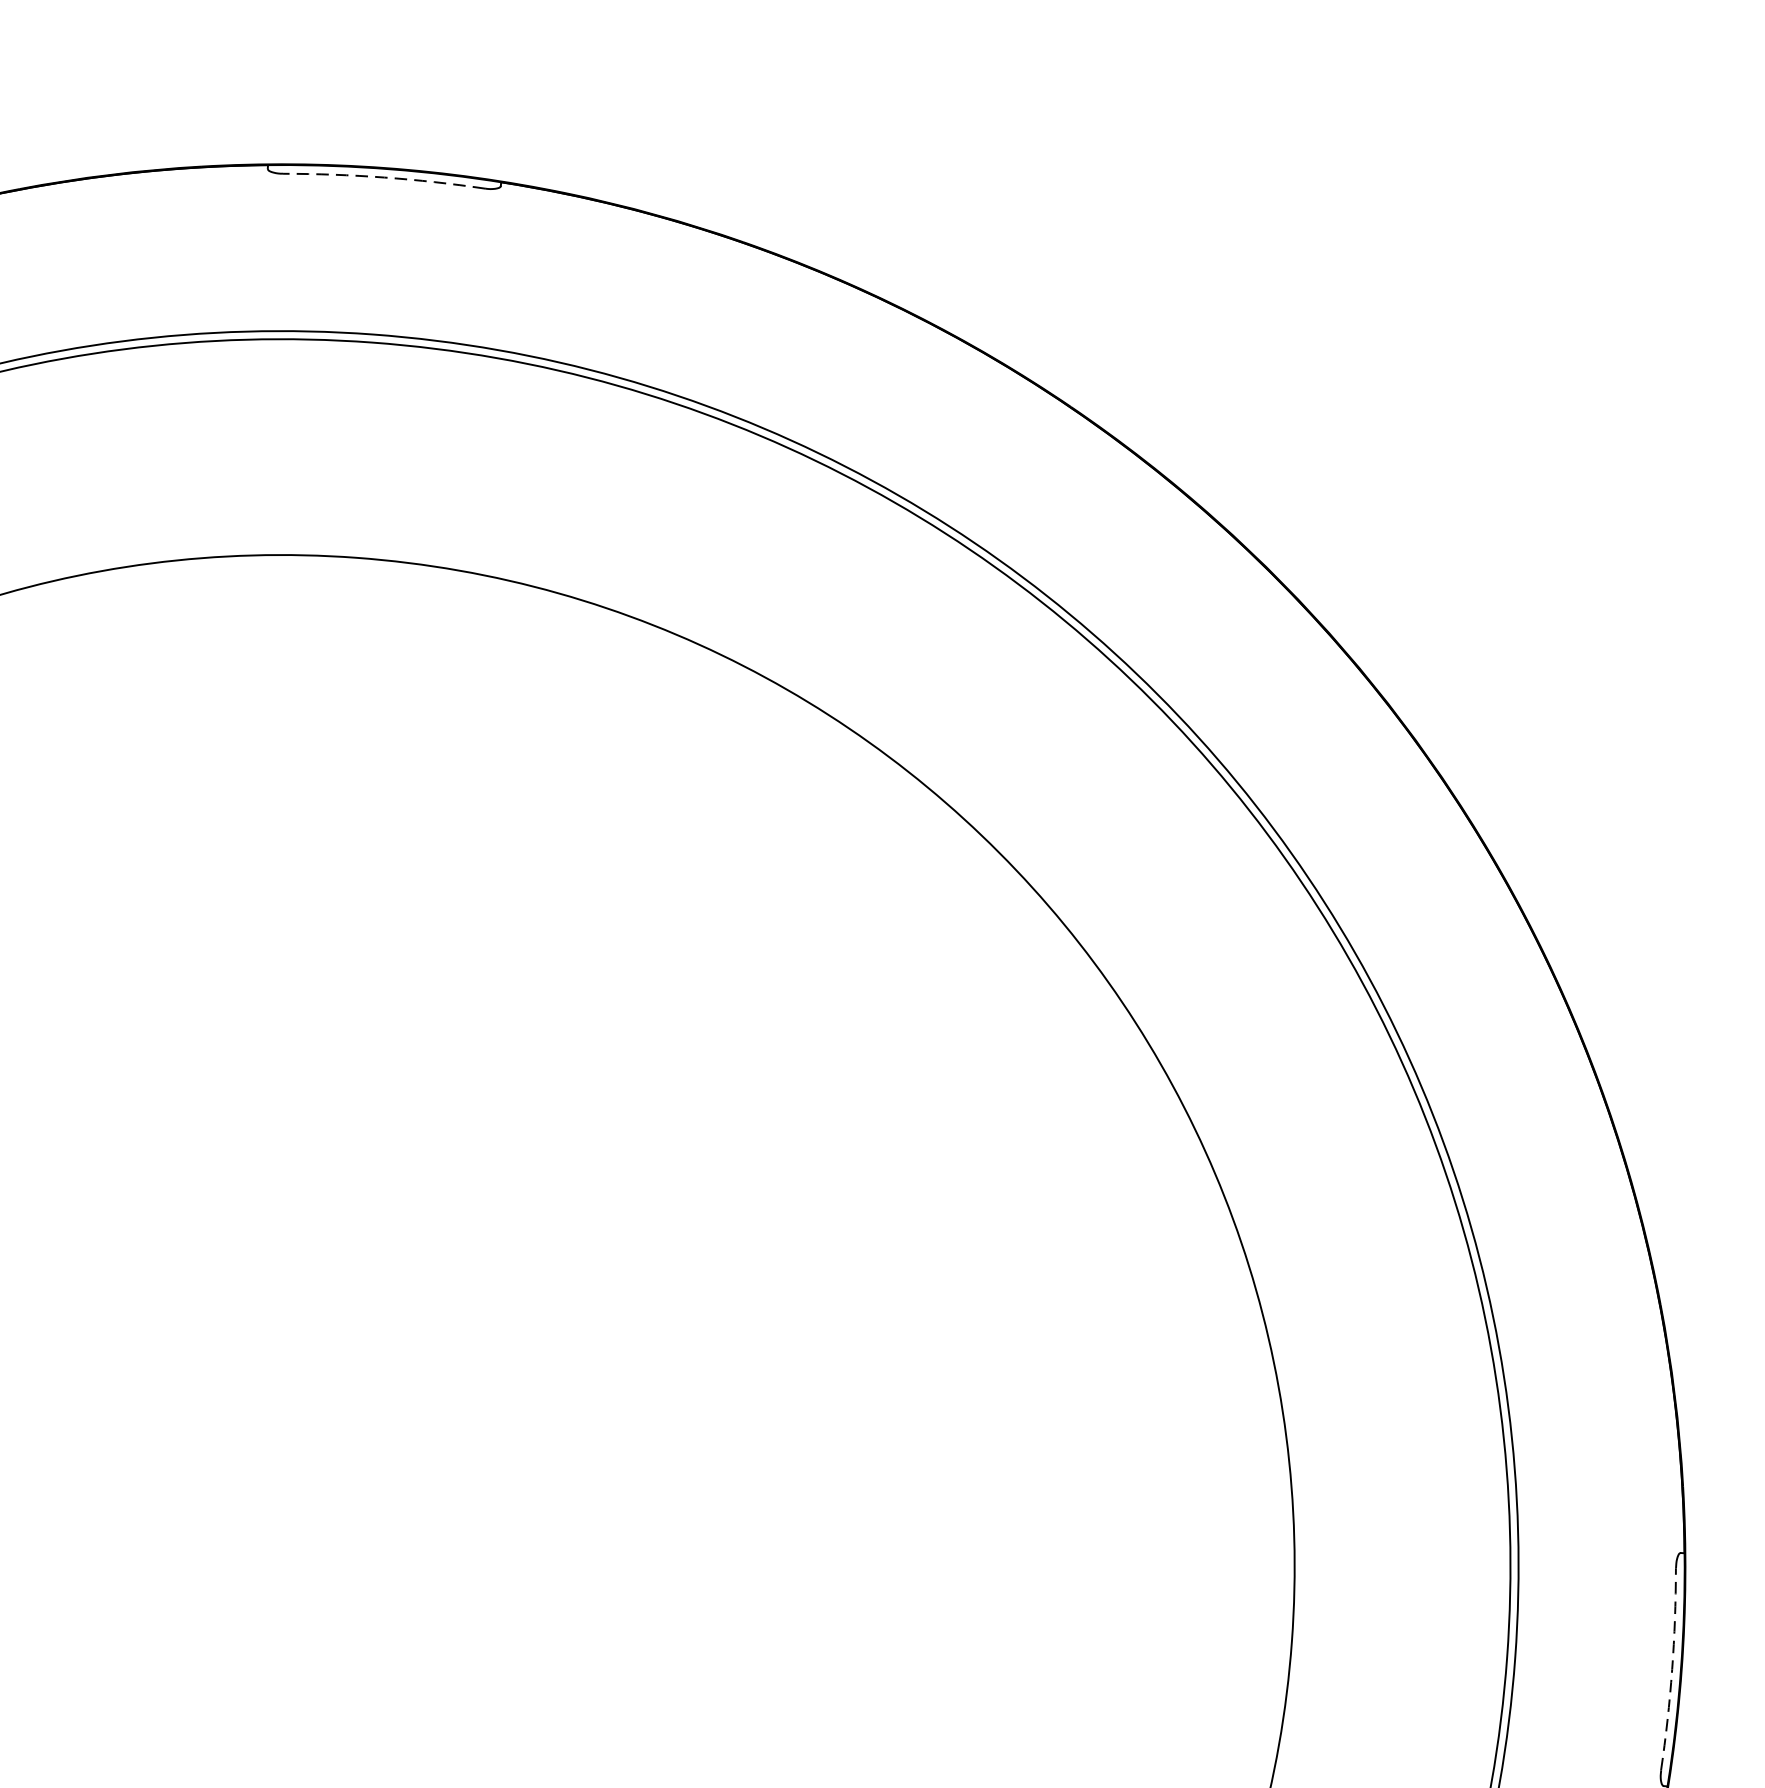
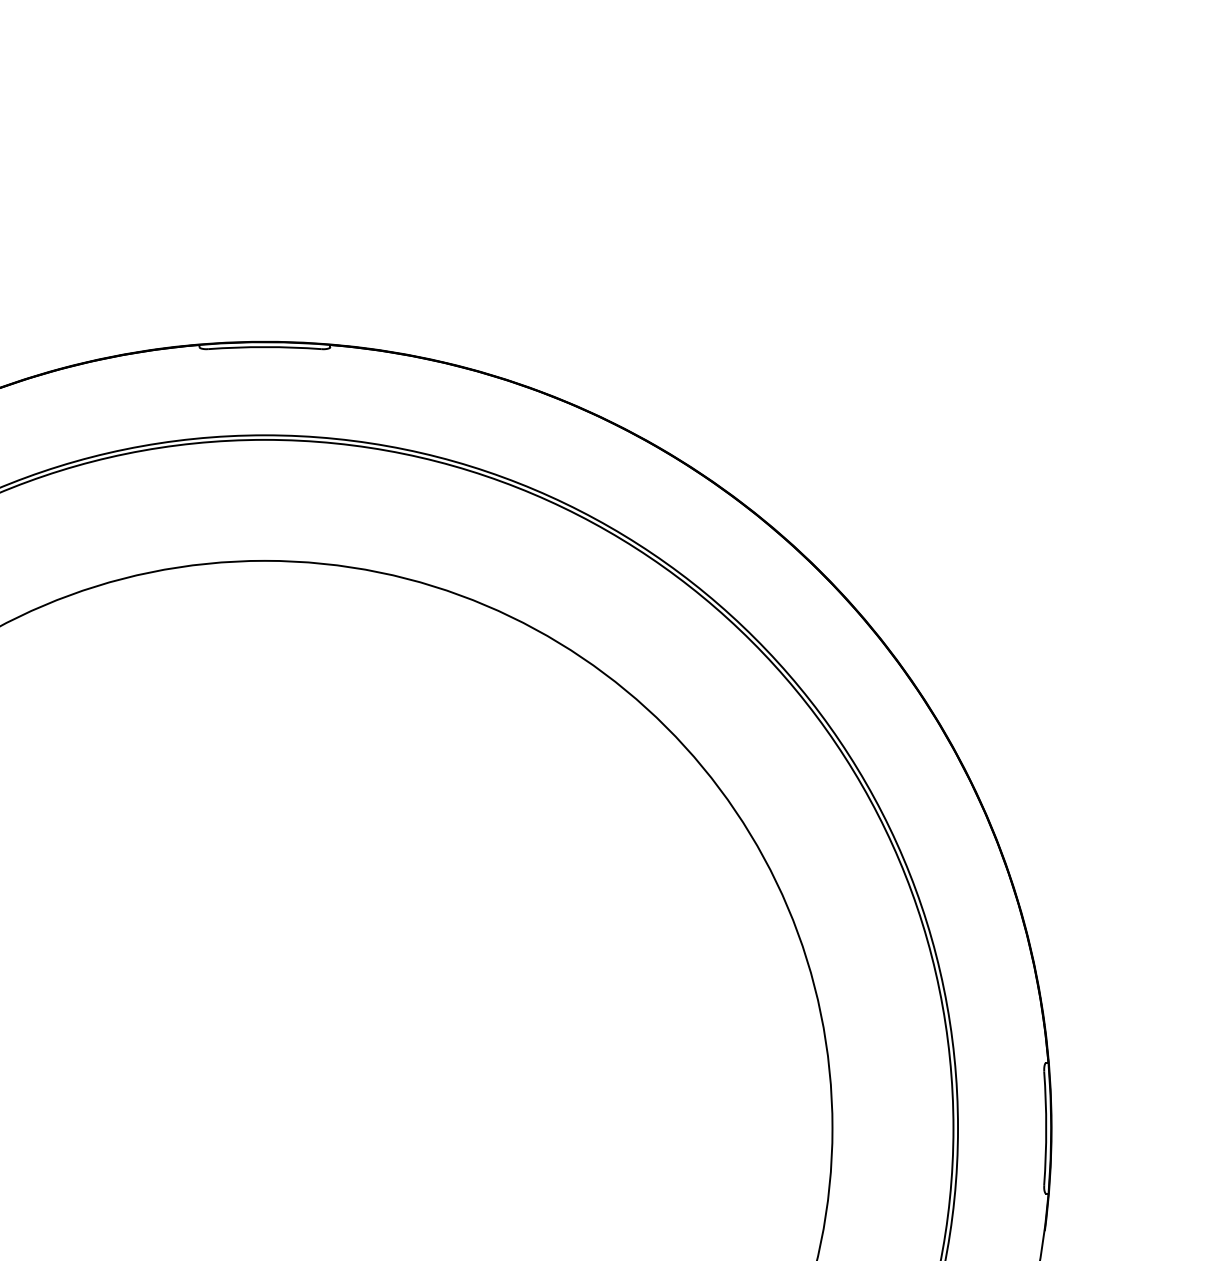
arc: (383, 178) -> (264, 347), dashed -> solid
arc: (1672, 1669) -> (1046, 1128), dashed -> solid

